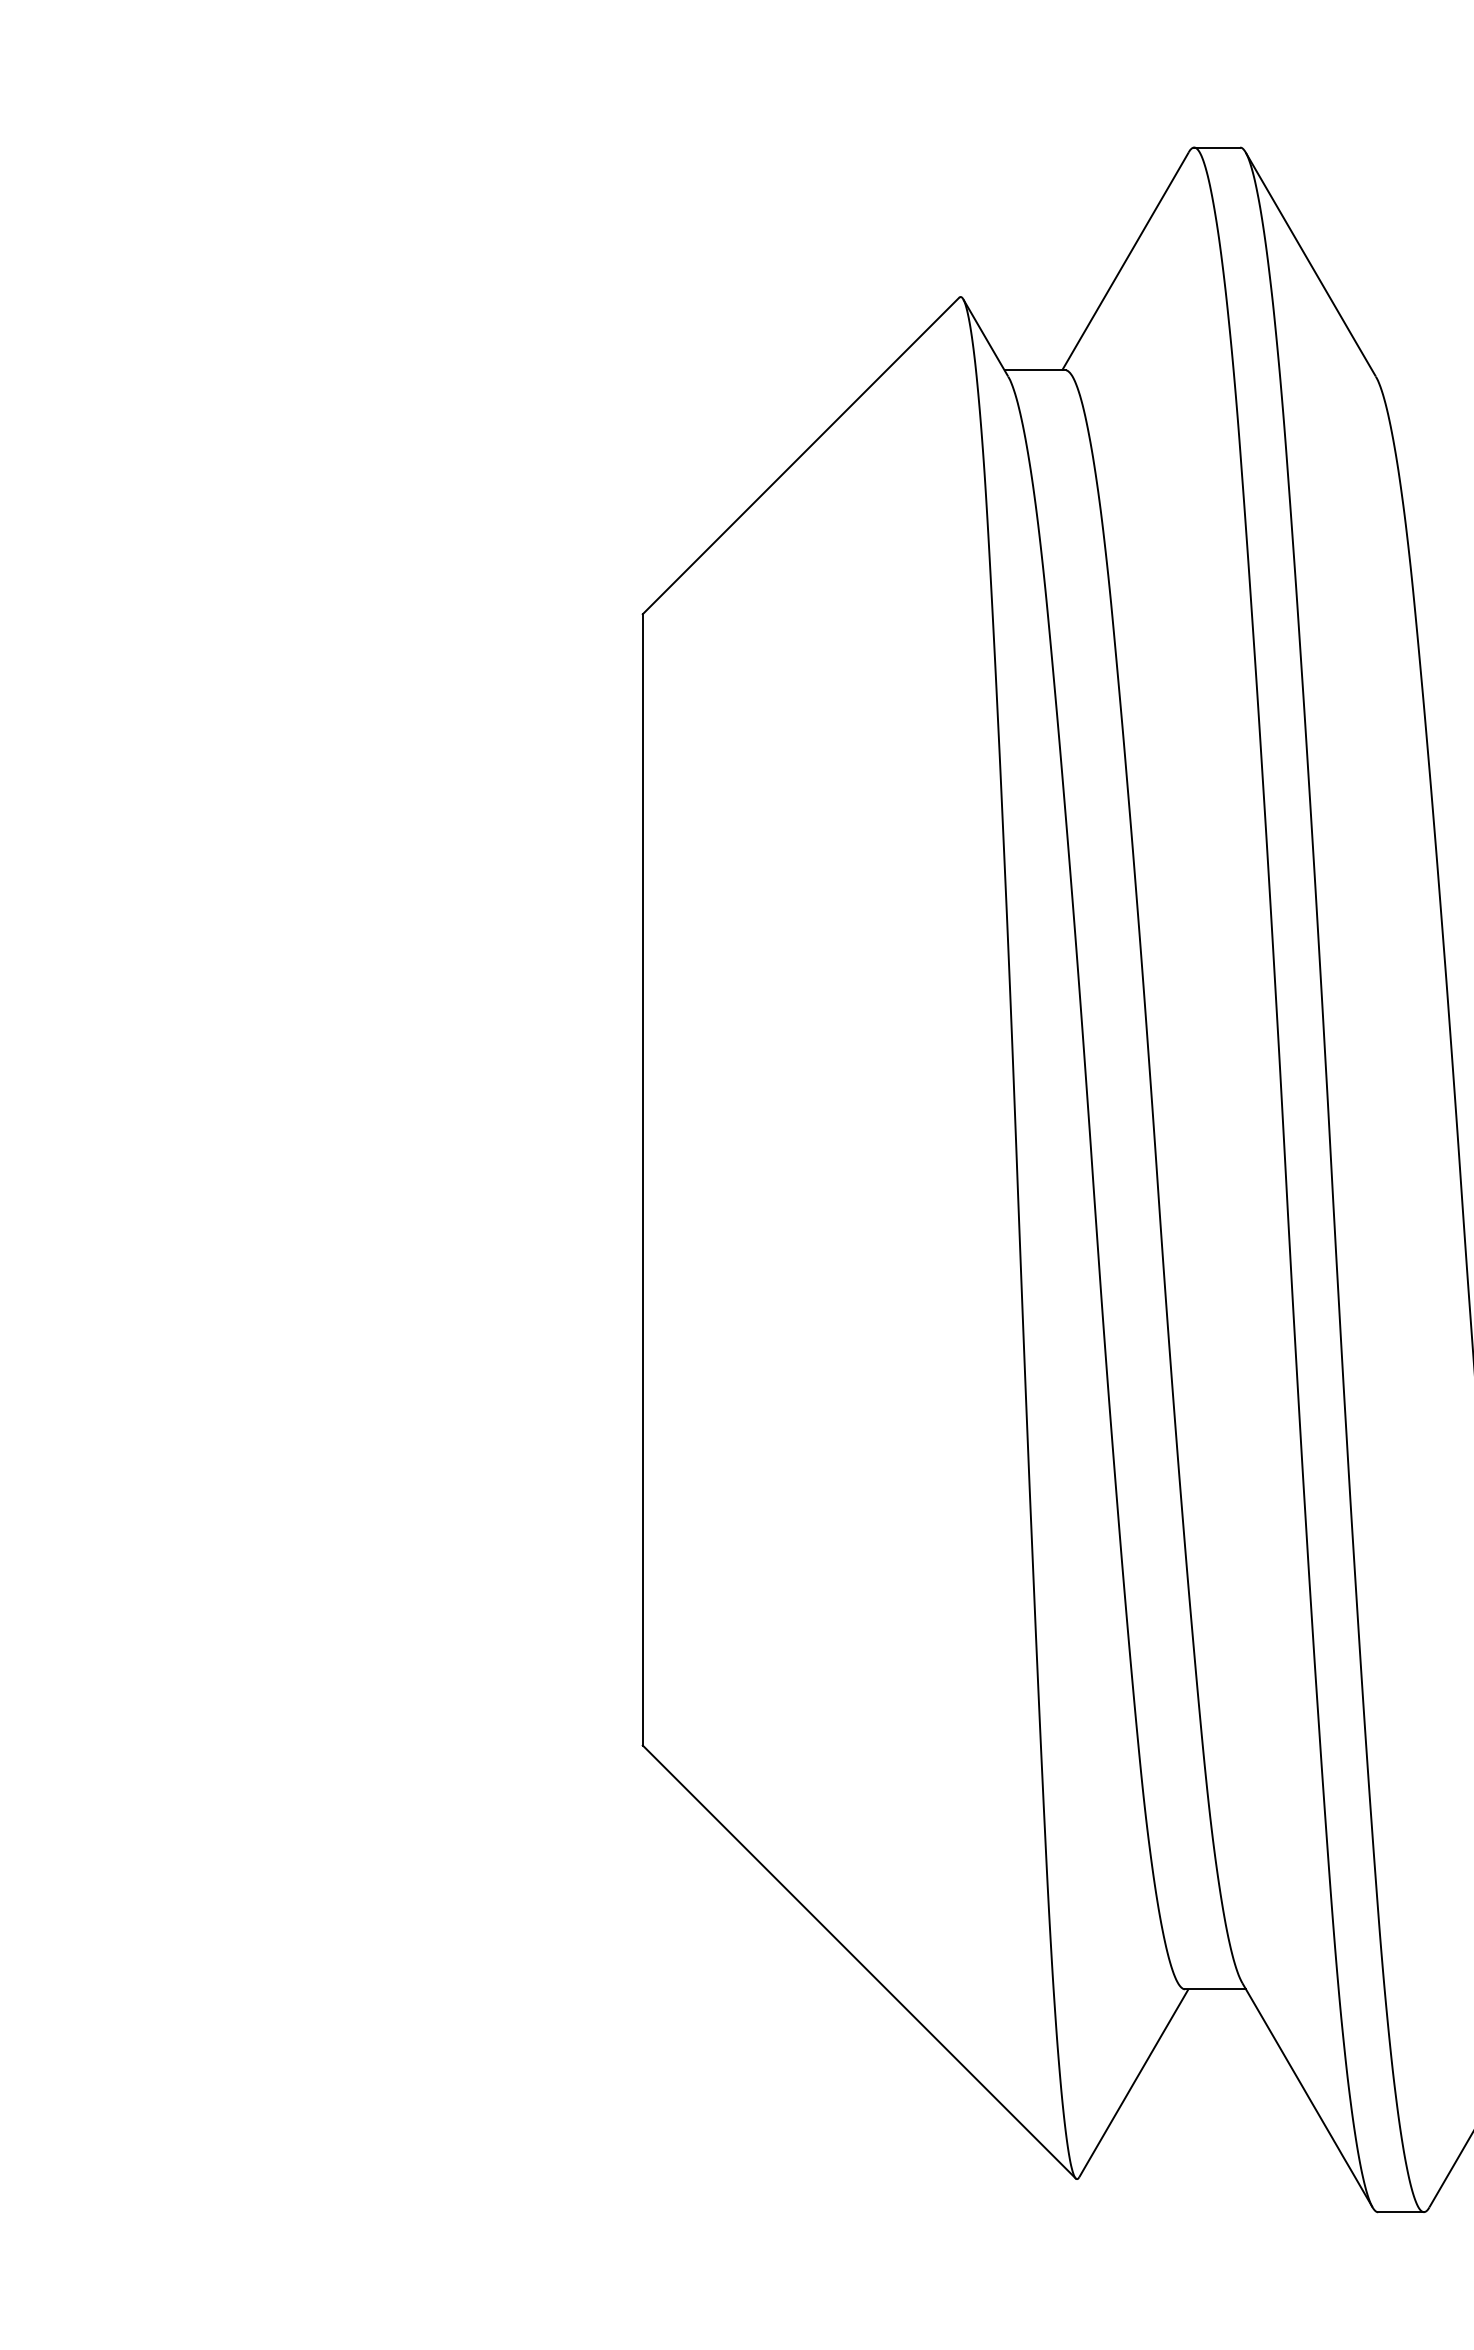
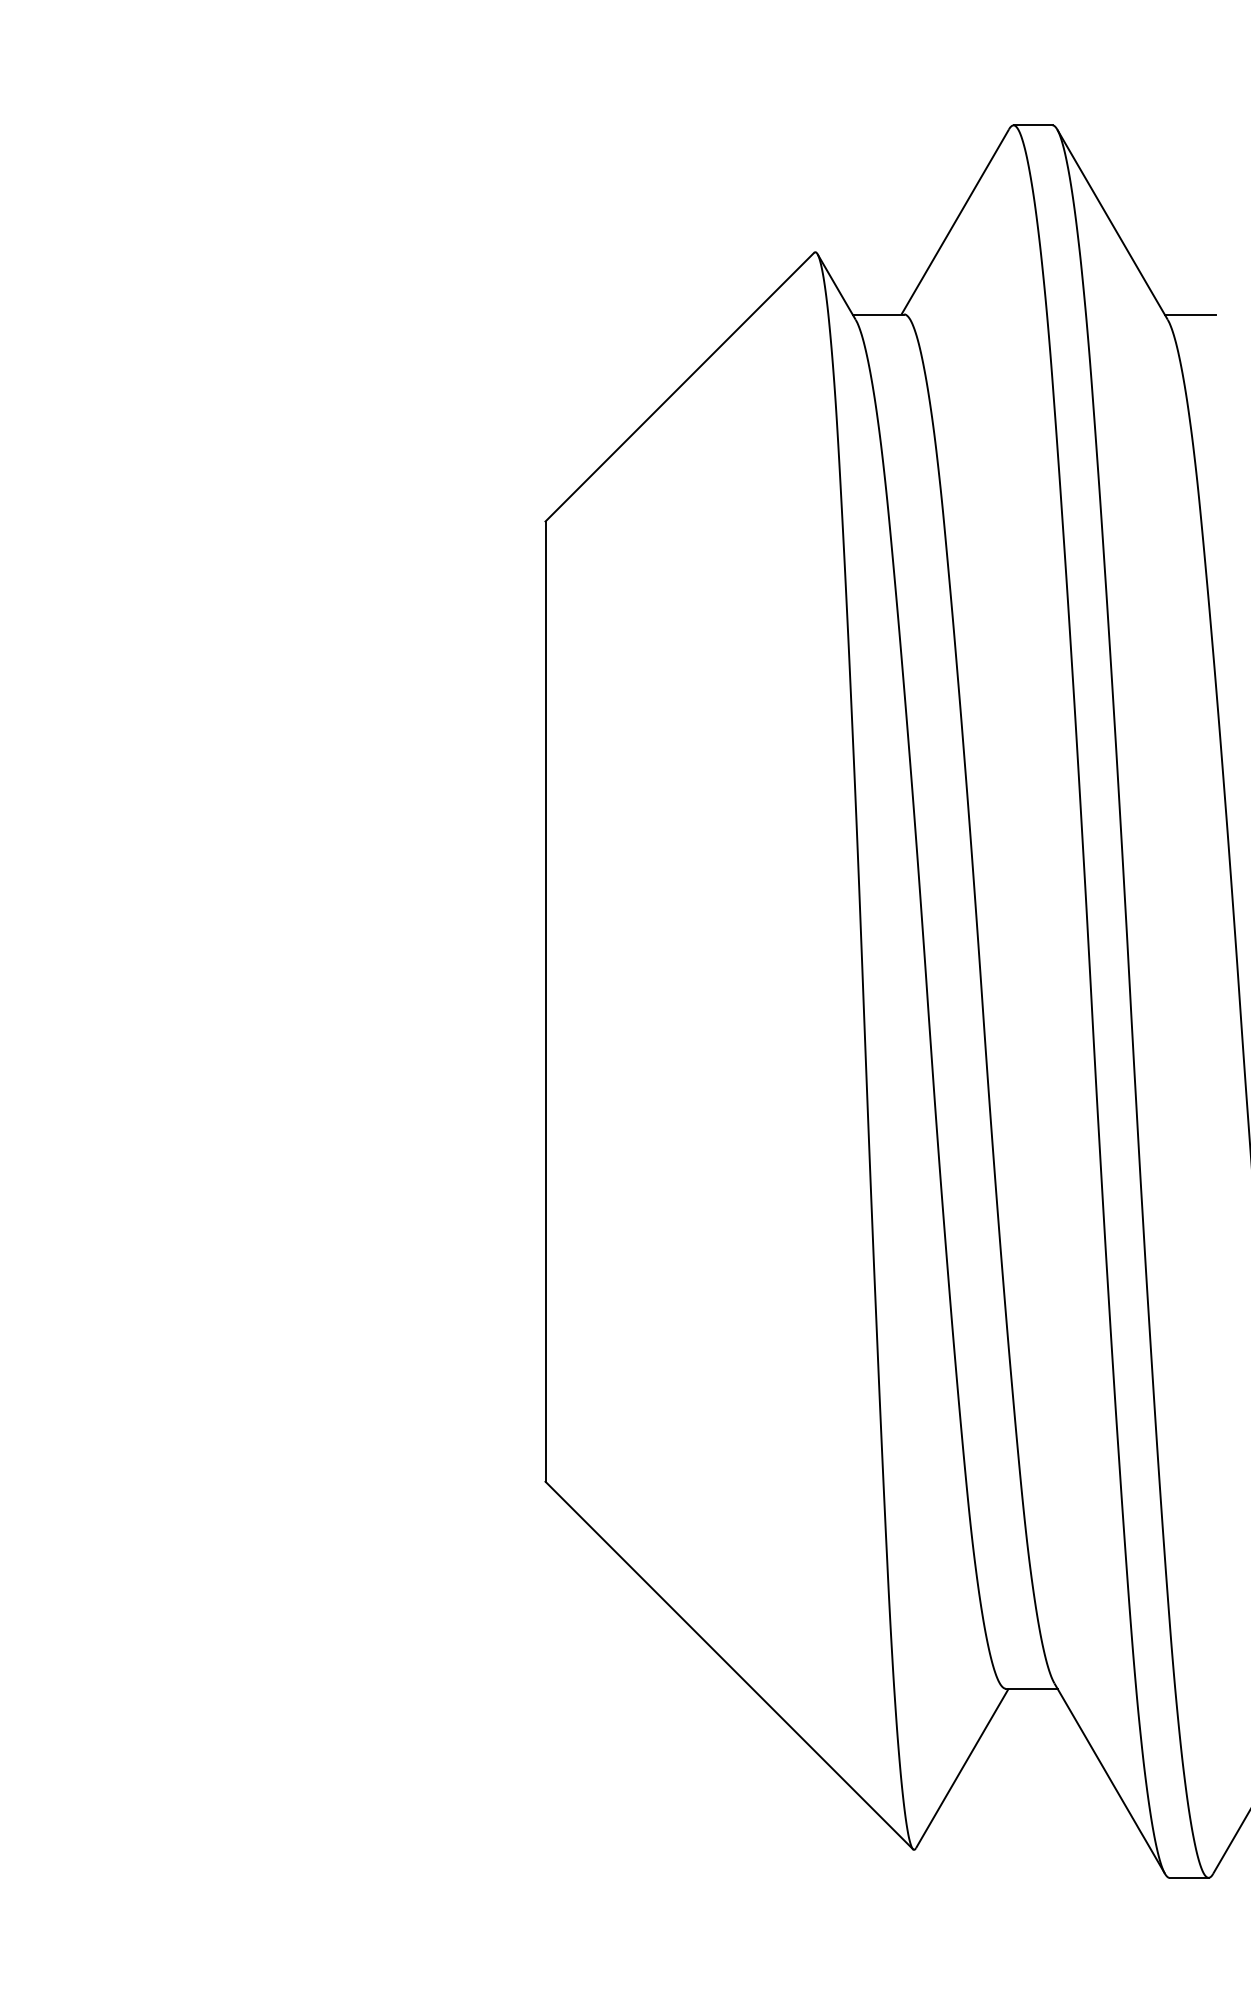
line: (1402, 370) -> (1190, 314), added

